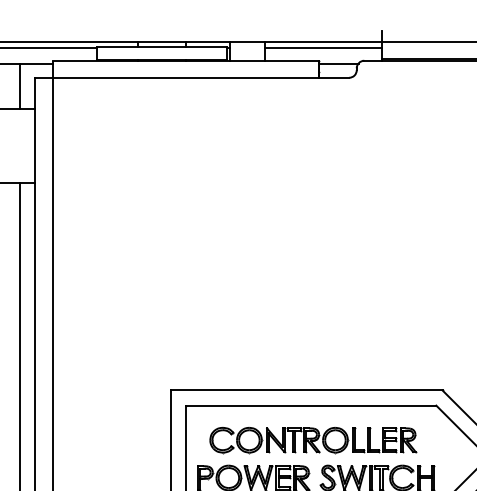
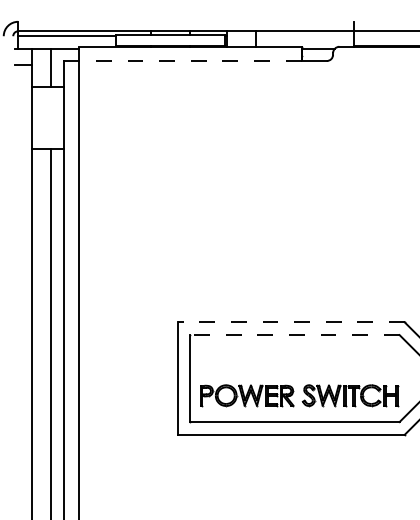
line: (323, 48) -> (305, 36), removed
line: (184, 78) -> (189, 61), solid -> dashed
line: (306, 390) -> (291, 322), solid -> dashed
line: (310, 406) -> (294, 335), solid -> dashed
part: (312, 439) -> (296, 363), removed

